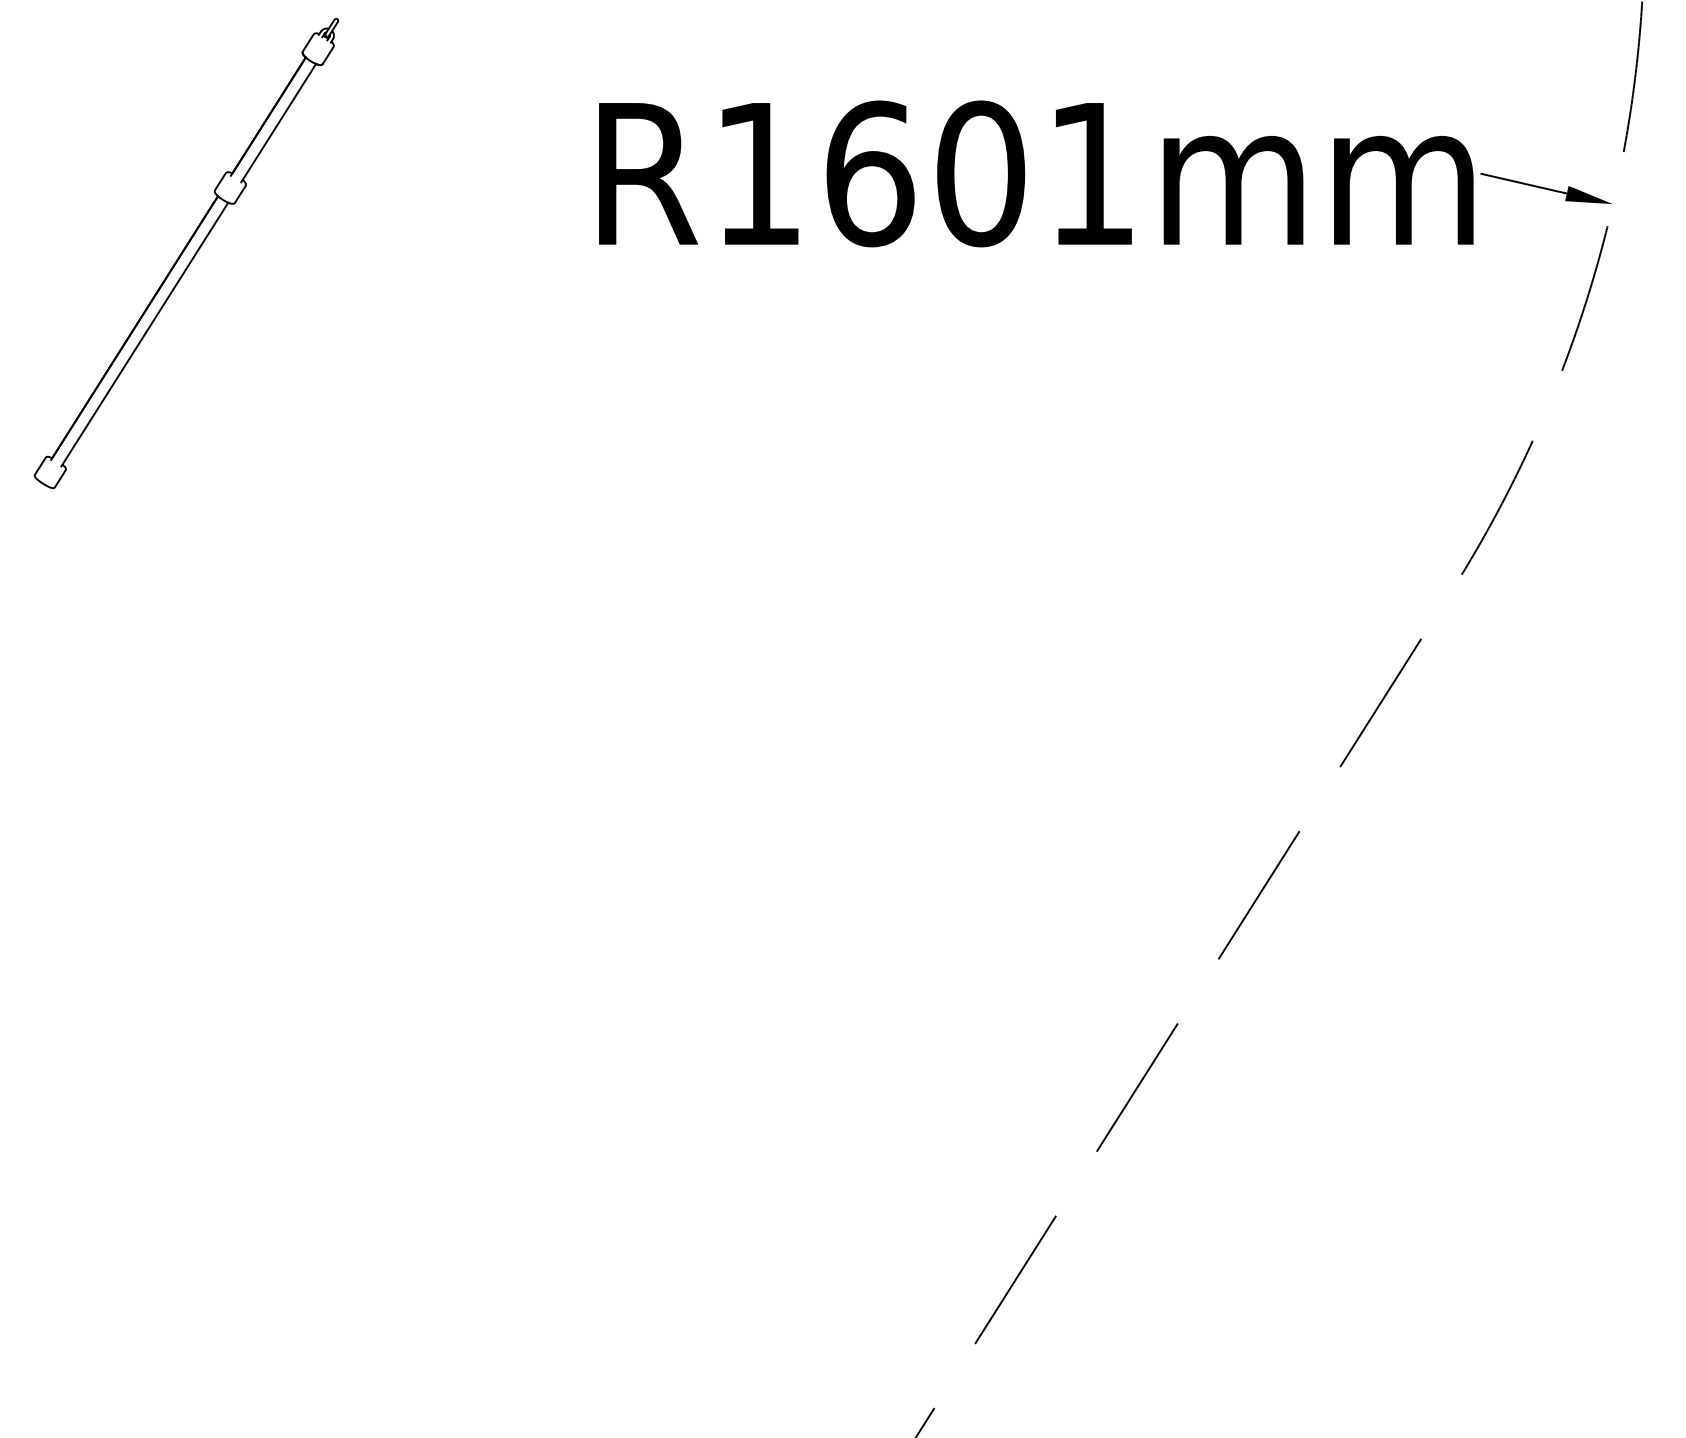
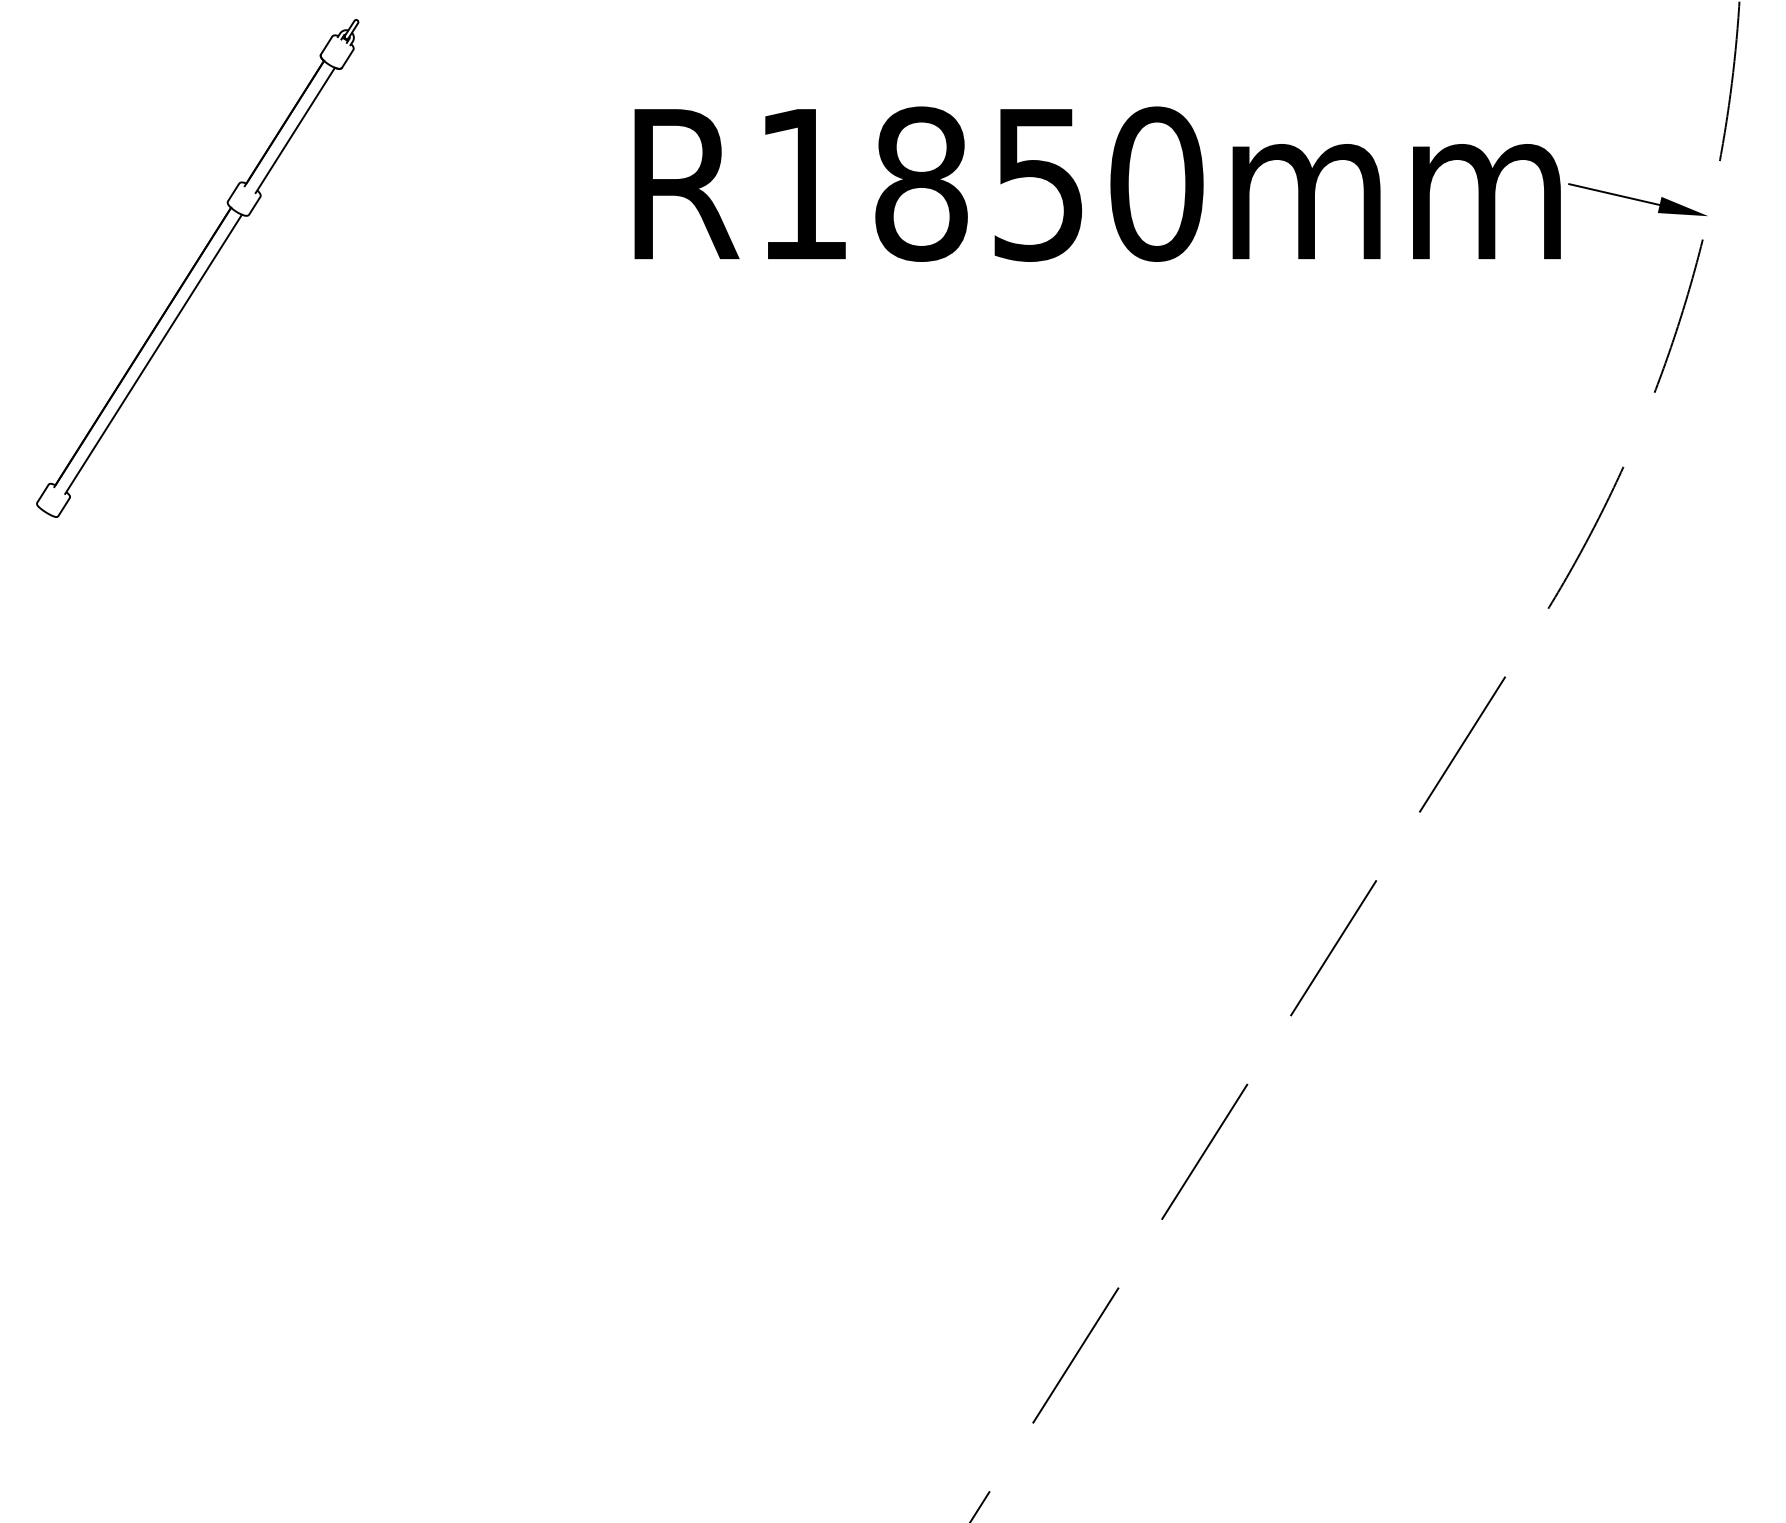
text: (981, 173) -> (1039, 183), R1601mm -> R1850mm

